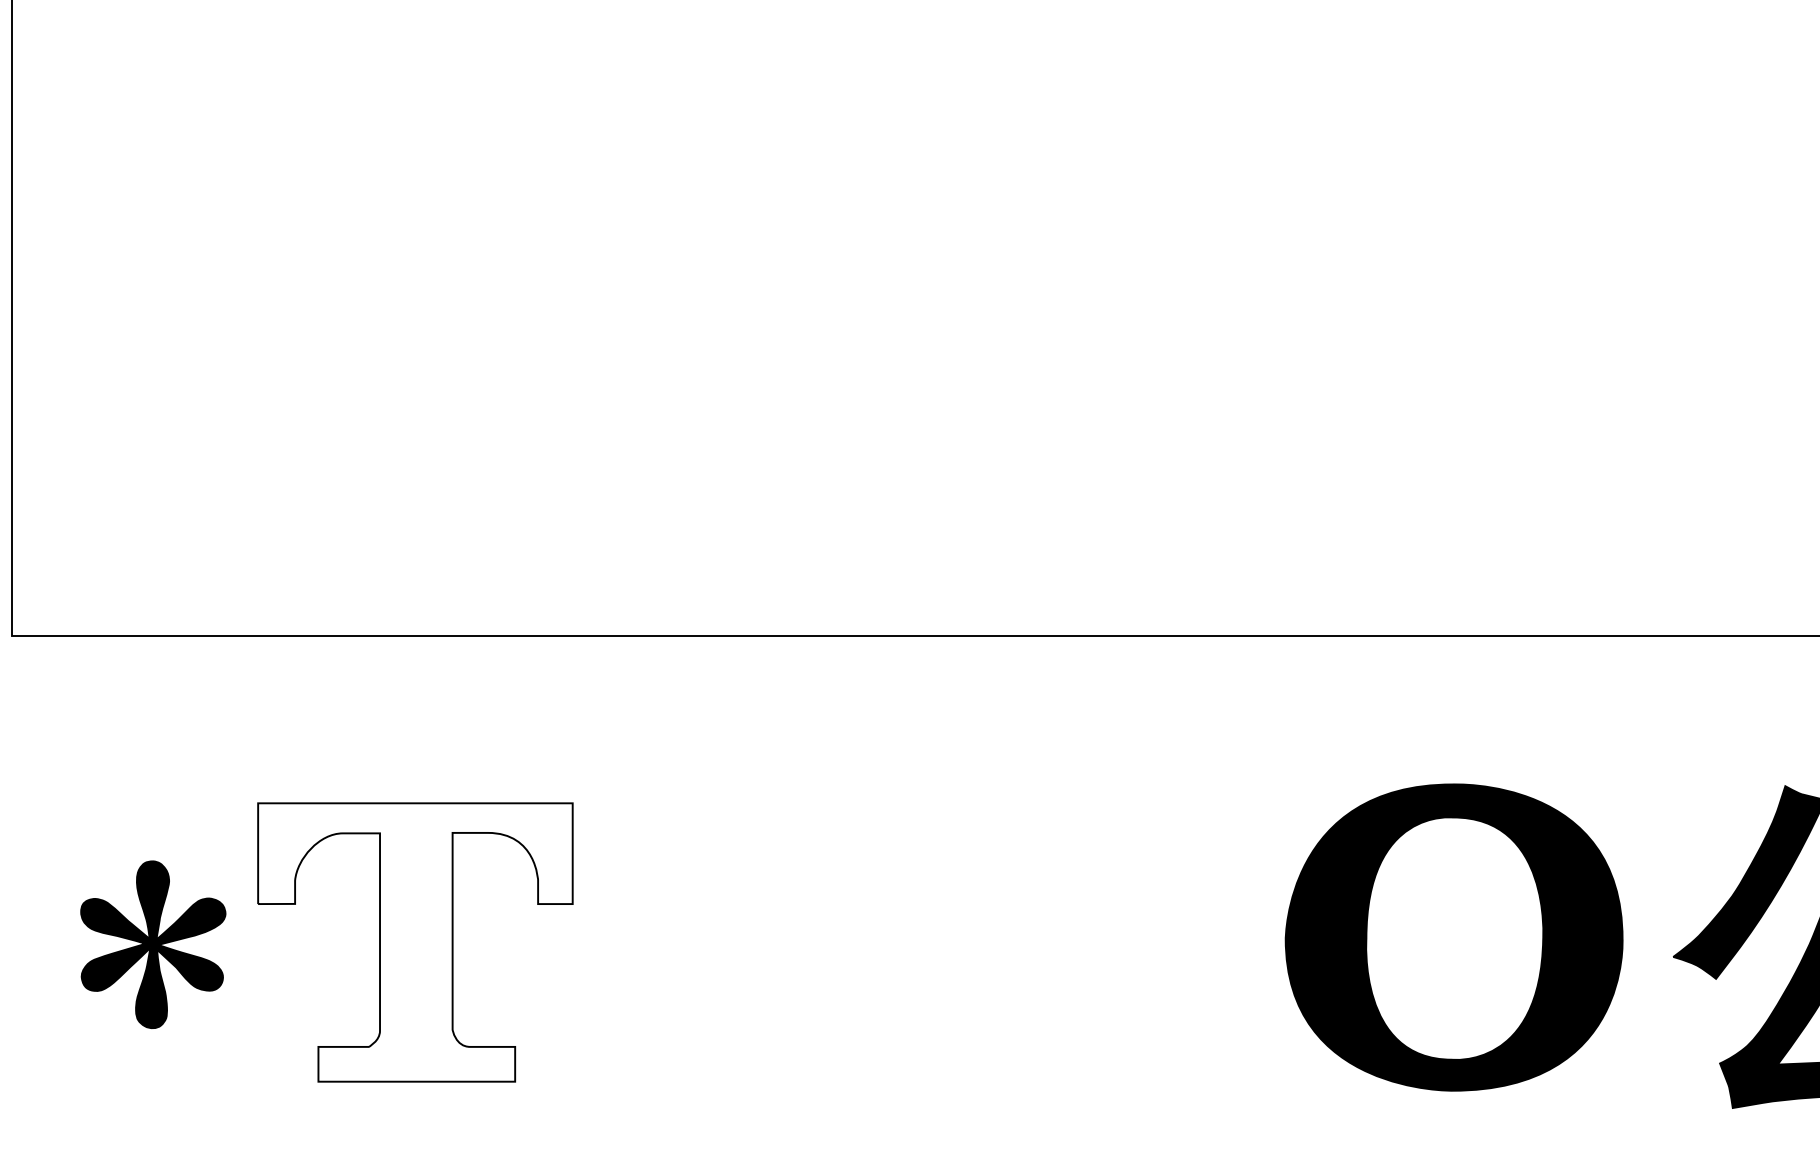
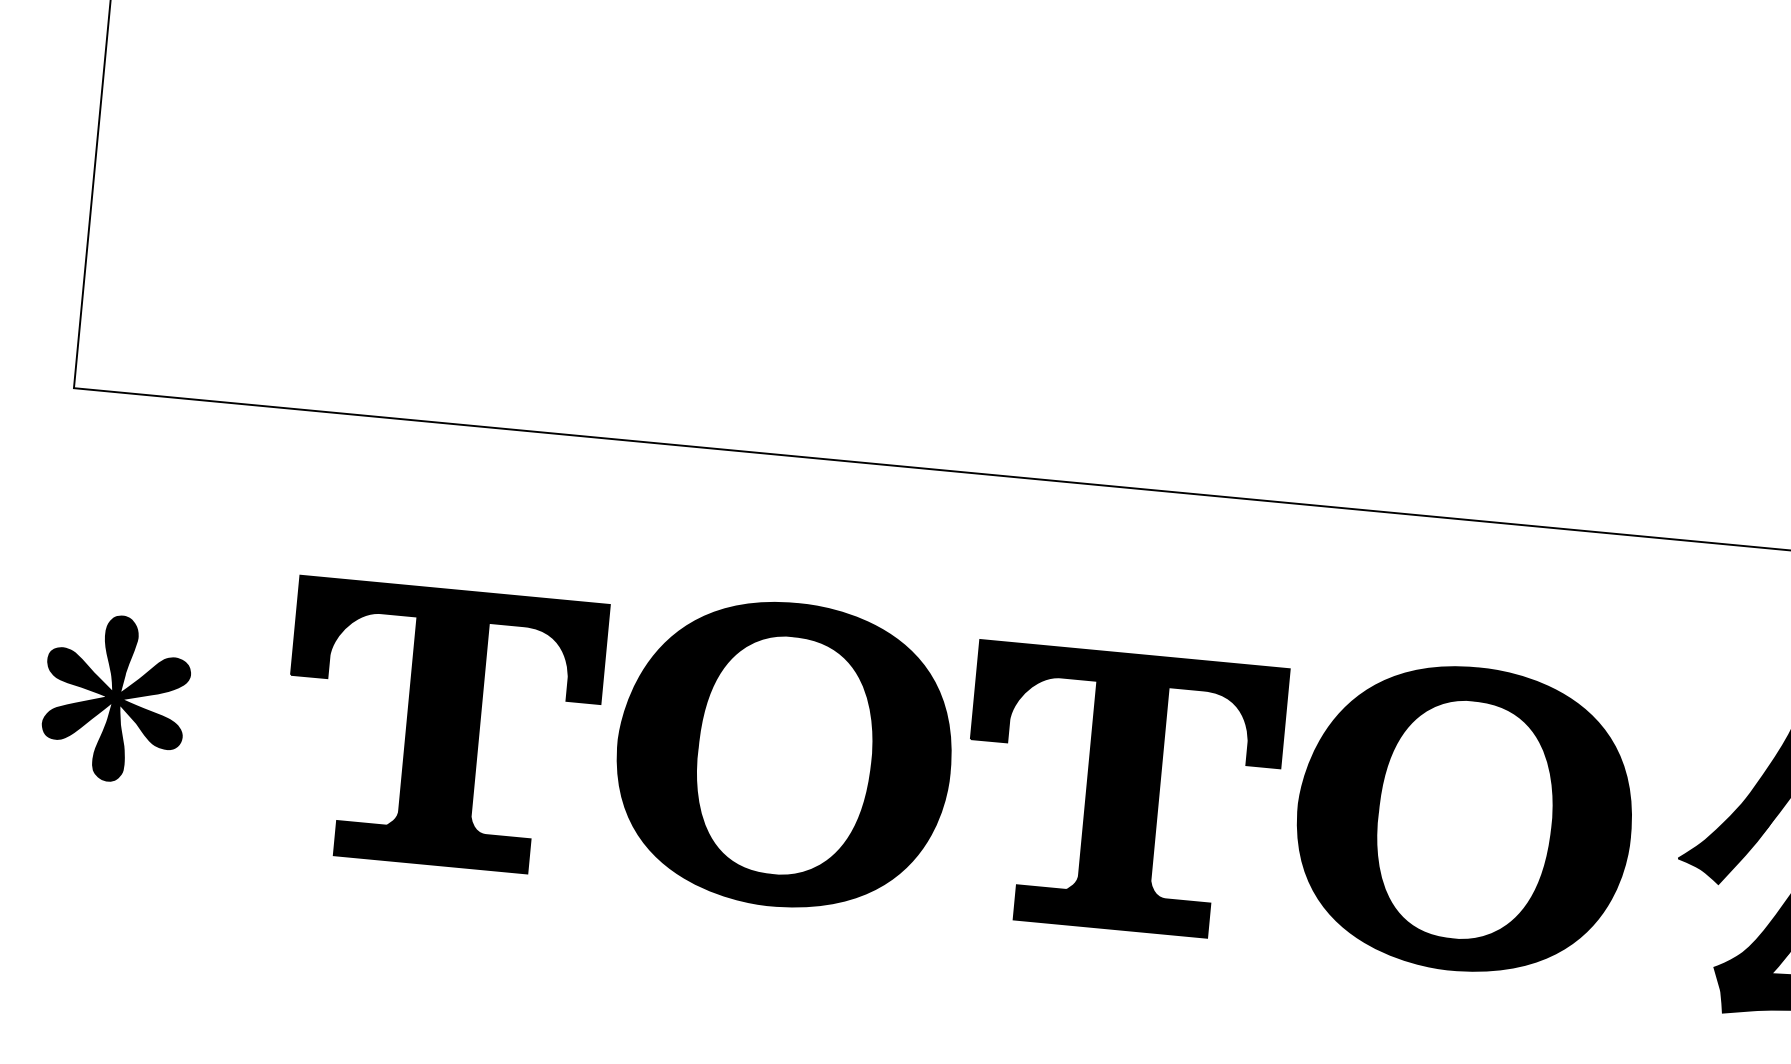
part: (762, 937) -> (784, 754), added
fill: (415, 942) -> (442, 727), added
part: (1106, 942) -> (1122, 791), added
part: (153, 944) -> (116, 698), moved

